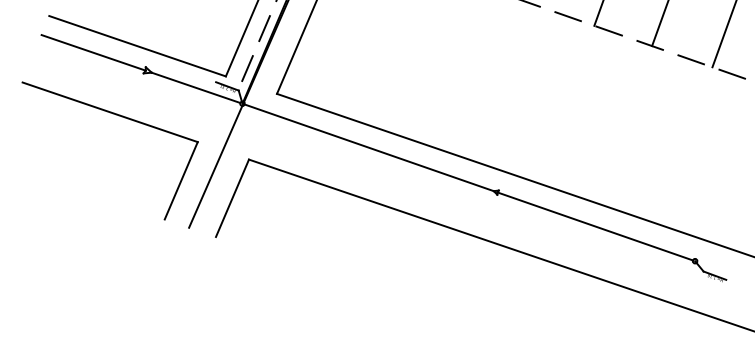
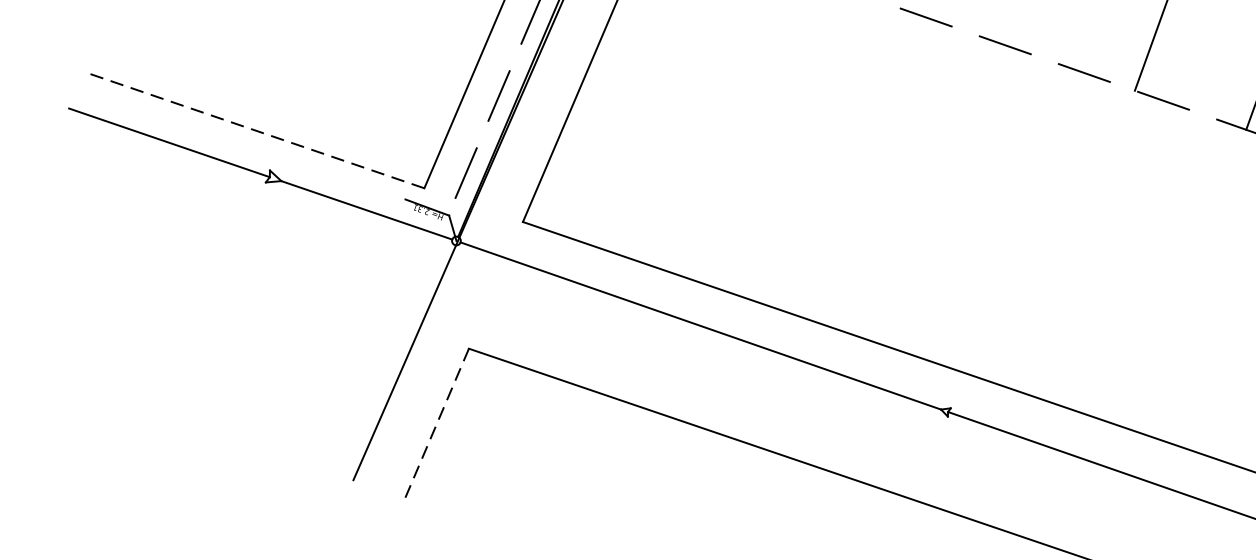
line: (137, 46) -> (253, 130), solid -> dashed
part: (121, 117) -> (223, 267), removed
line: (232, 198) -> (437, 423), solid -> dashed

